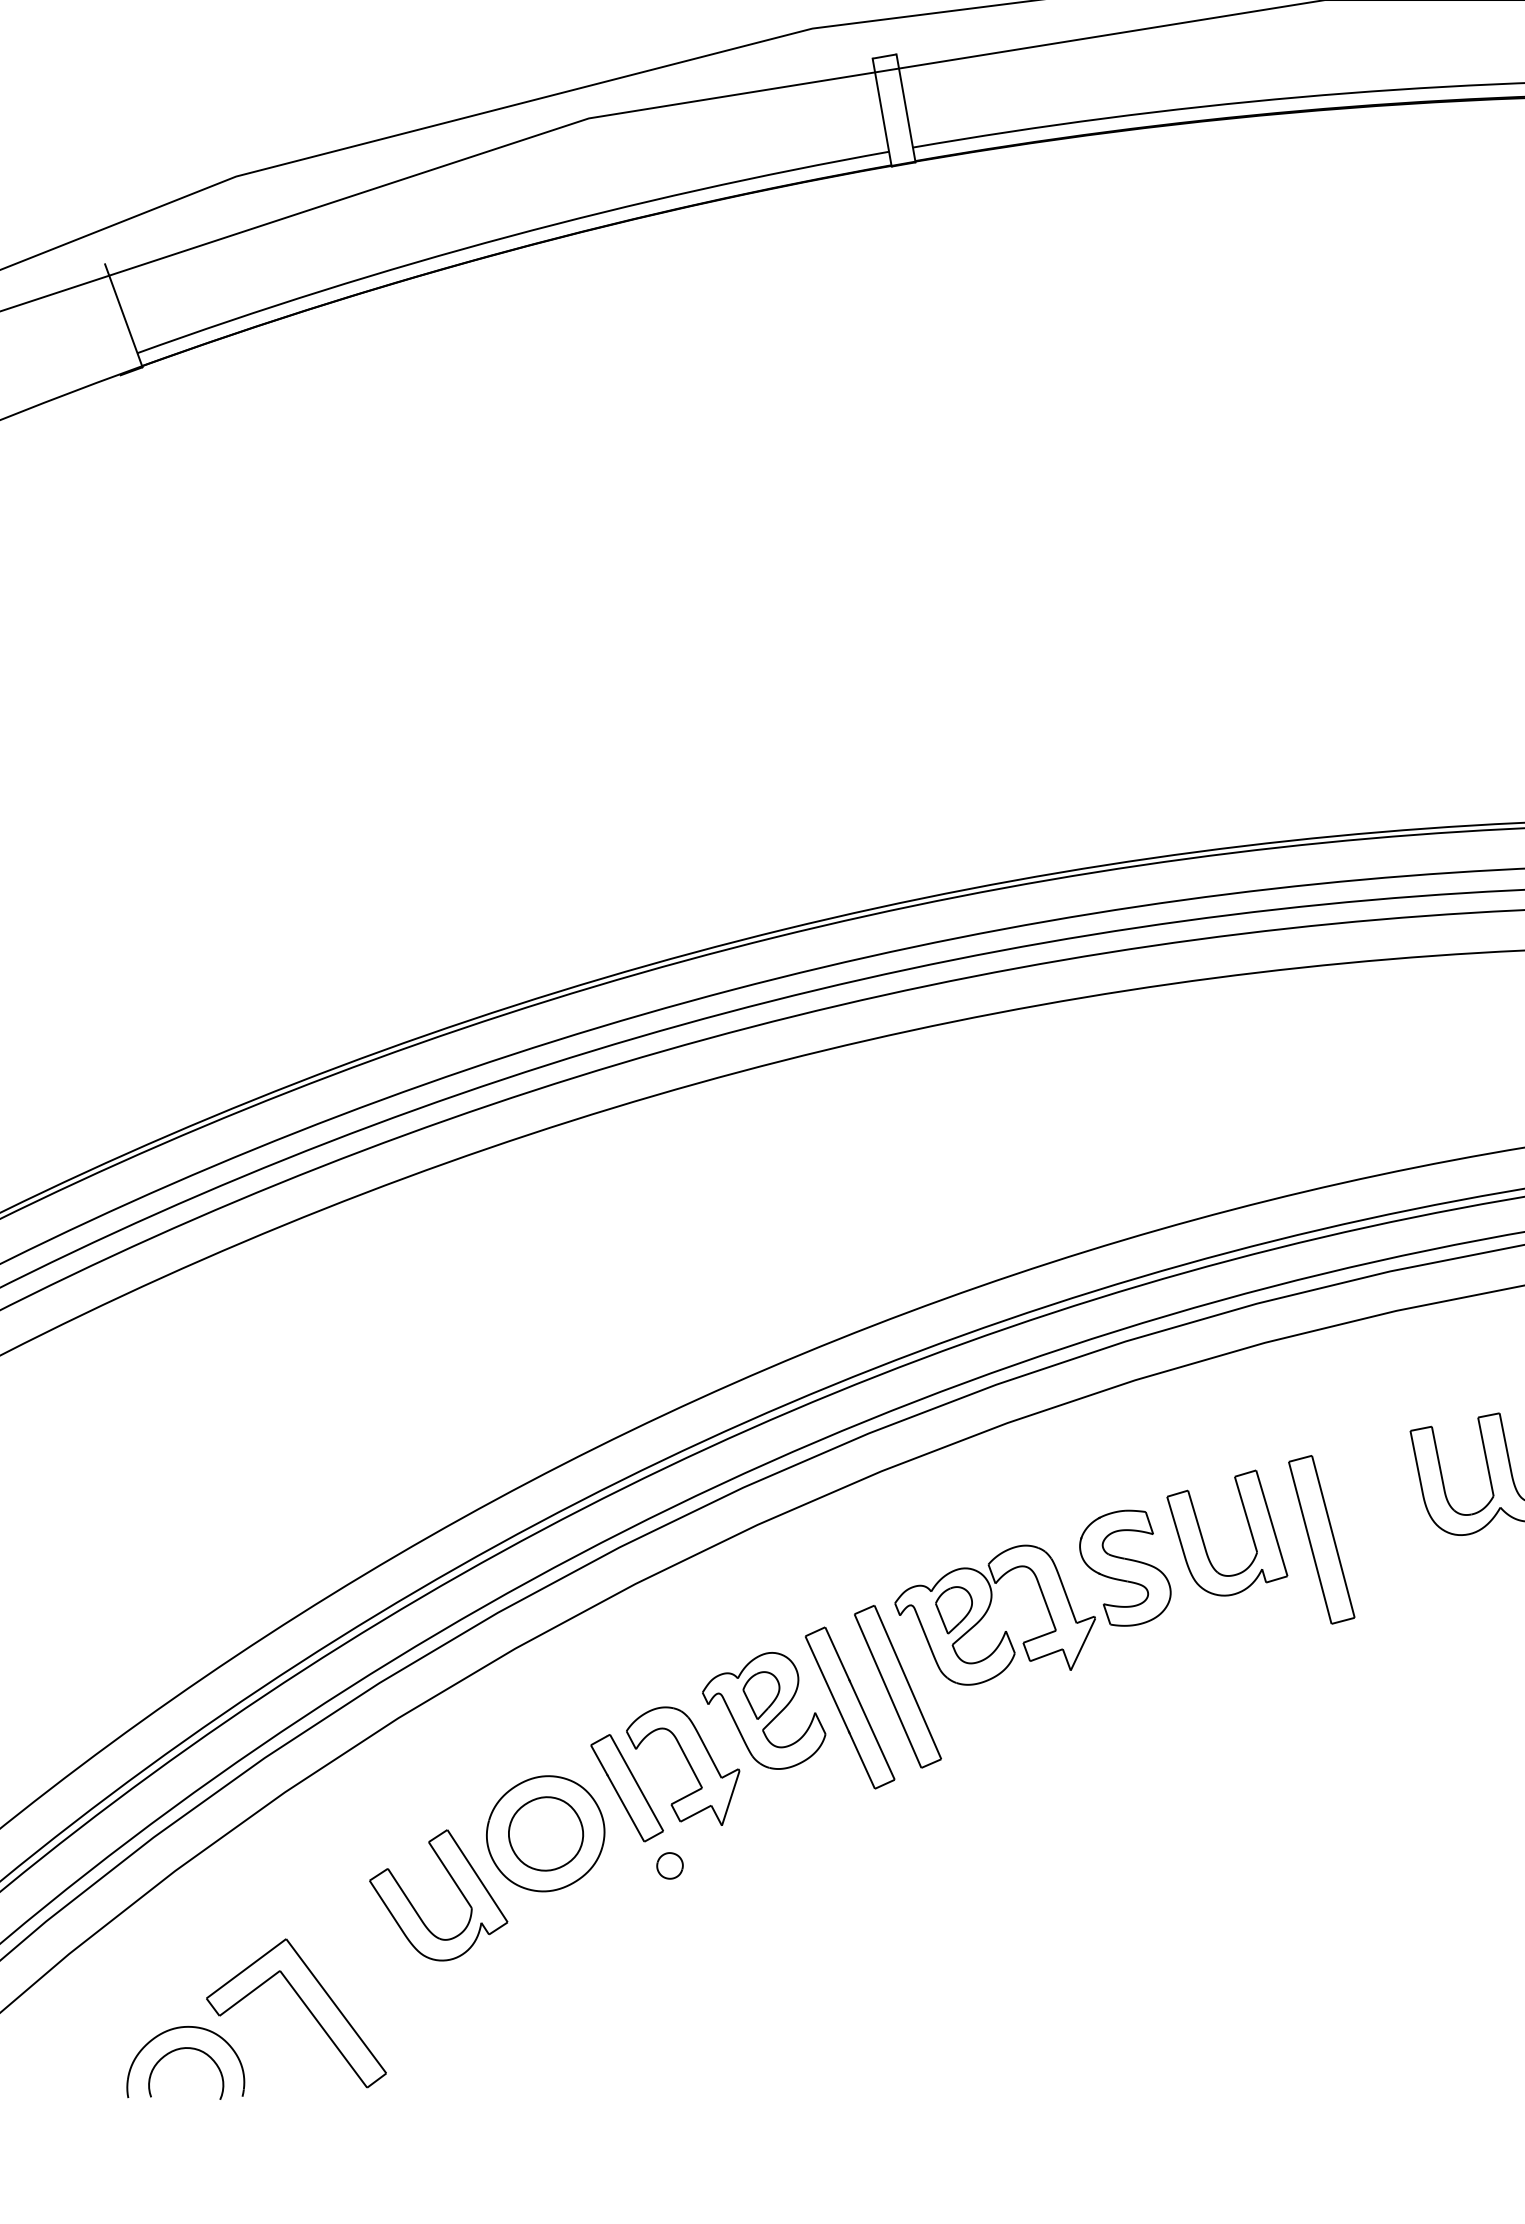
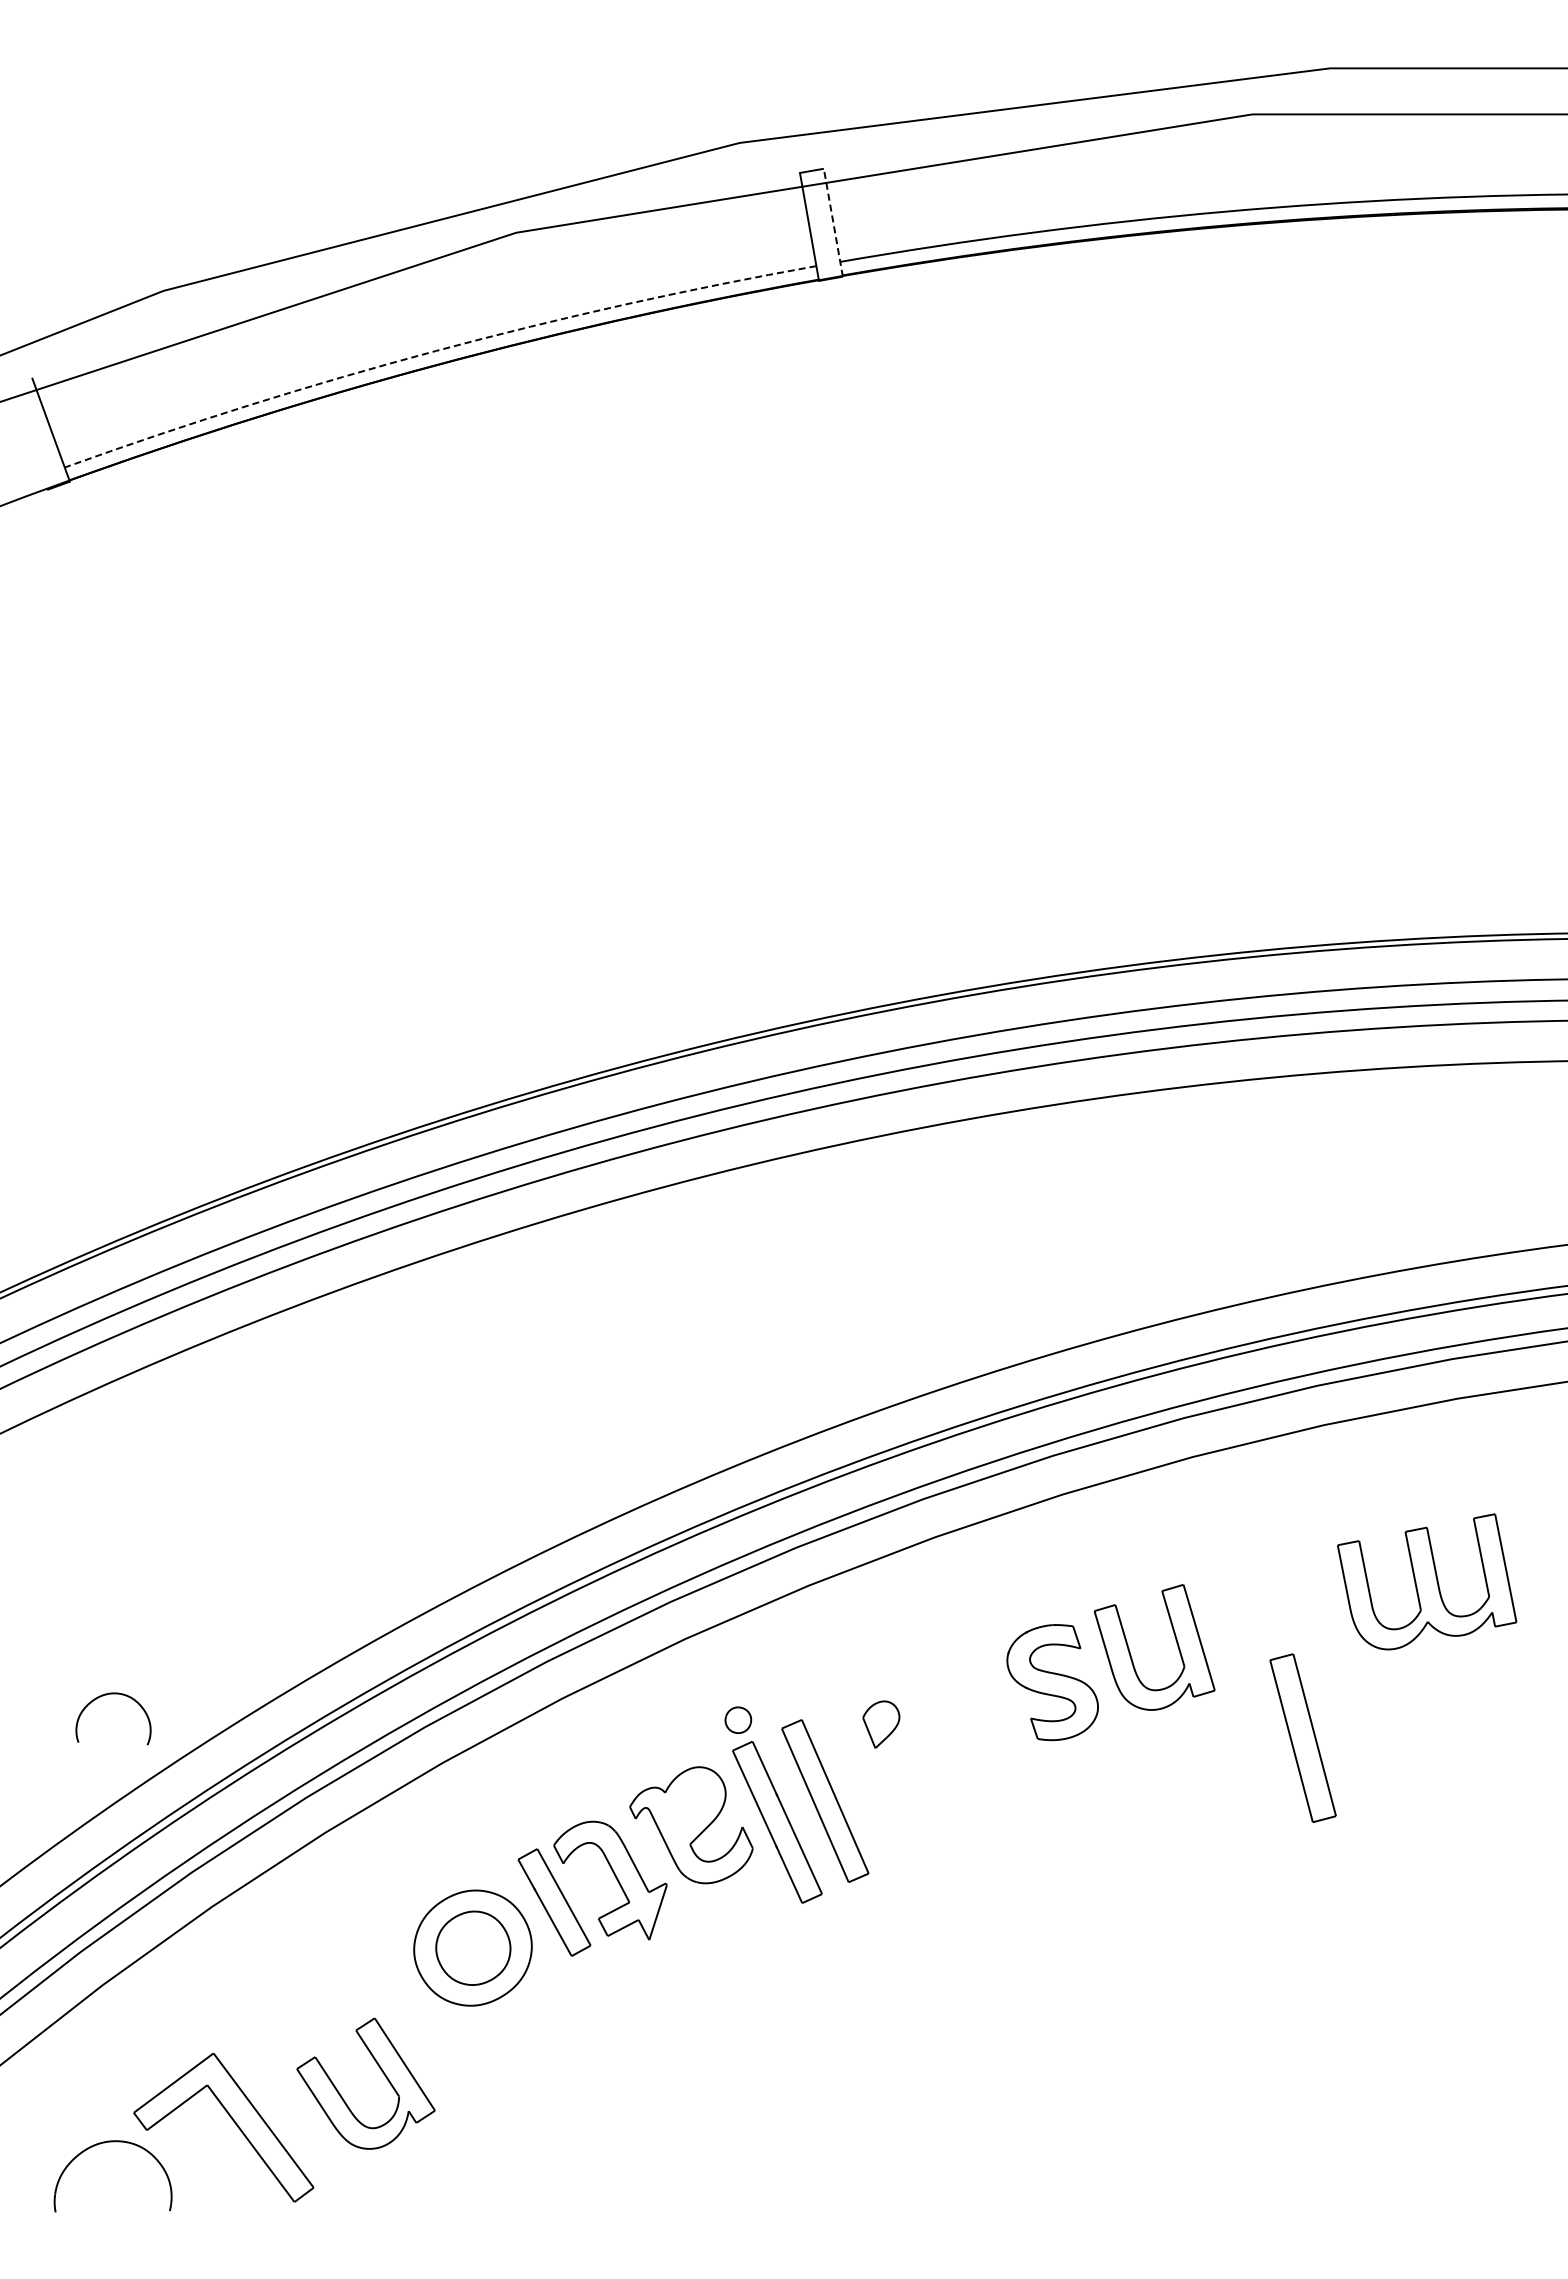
line: (906, 108) -> (833, 222), solid -> dashed
arc: (509, 236) -> (436, 350), solid -> dashed
part: (1321, 1539) -> (1302, 1737), moved
part: (988, 1611) -> (915, 1725), removed
part: (761, 1695) -> (688, 1809), removed
part: (670, 1865) -> (738, 1719), moved
part: (454, 1883) -> (381, 2071), moved
curve: (186, 2049) -> (113, 1694), moved

